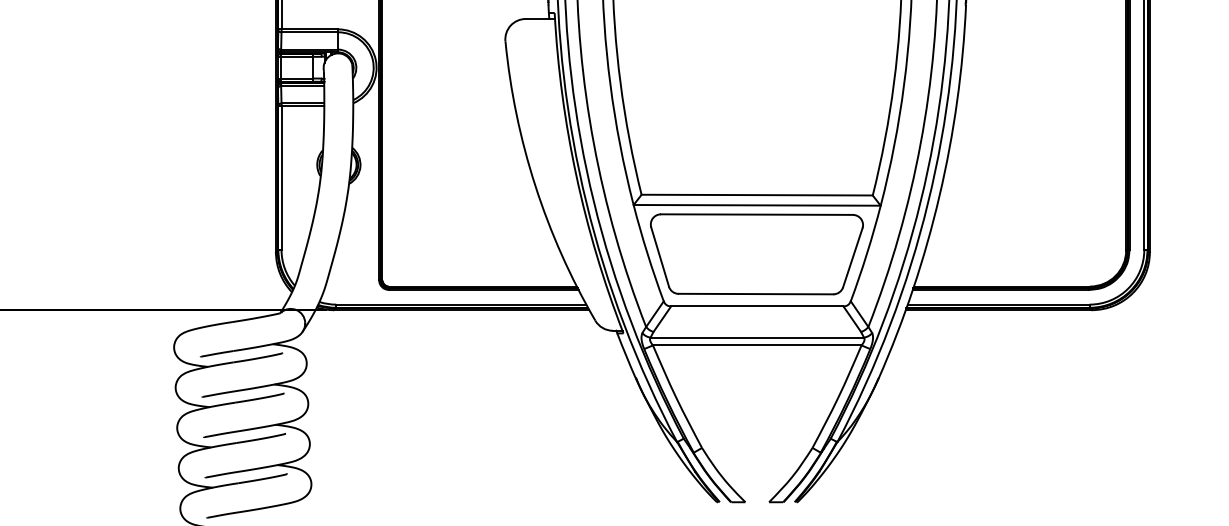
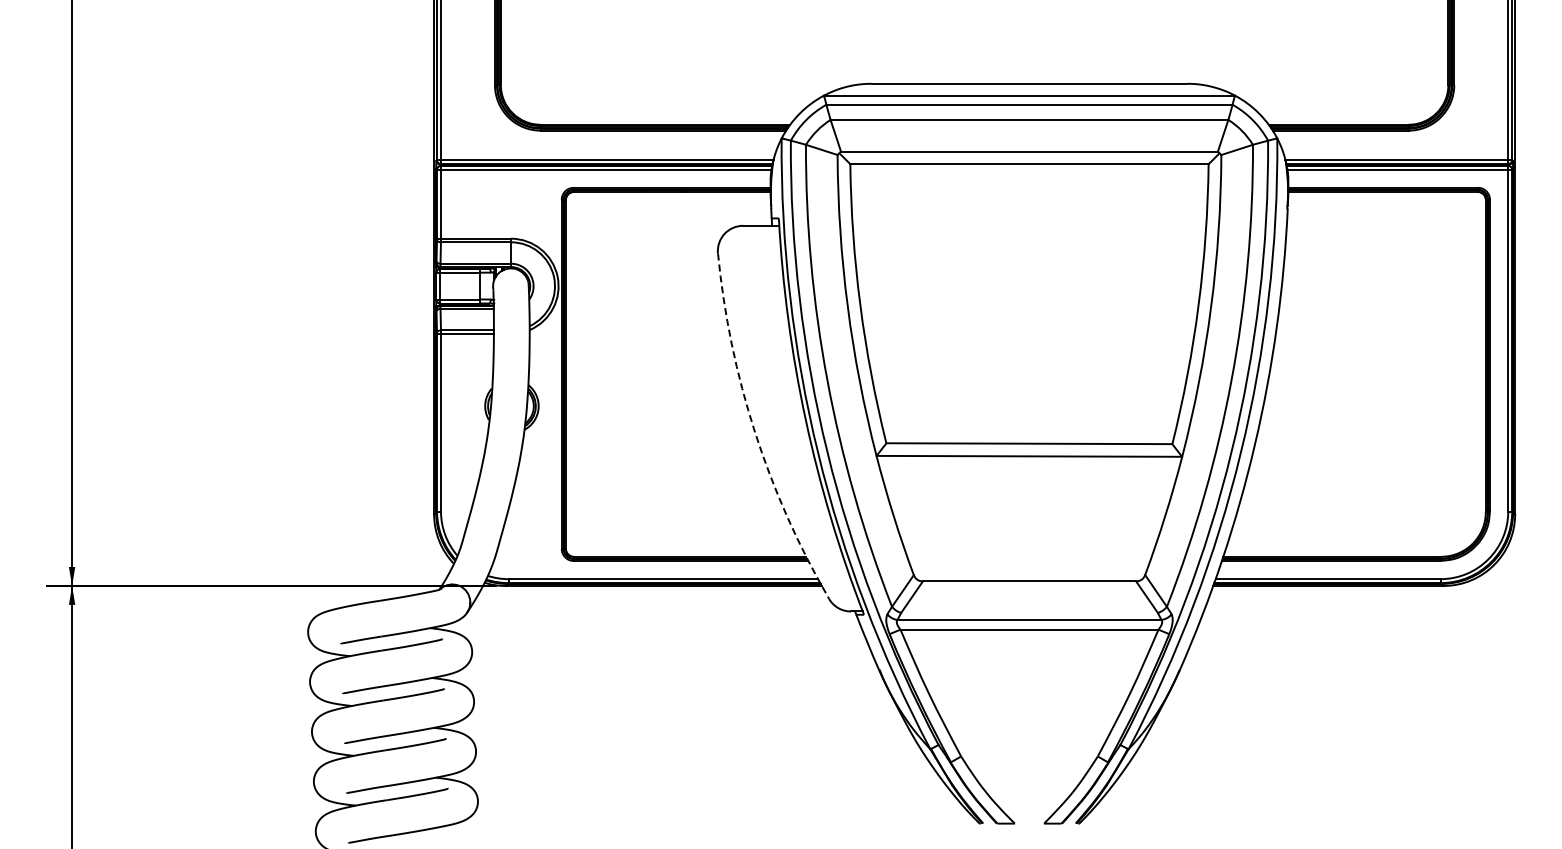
arc: (534, 186) -> (754, 432), solid -> dashed
part: (756, 253) -> (1028, 516), removed

